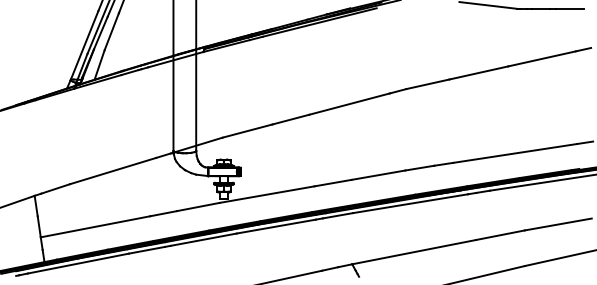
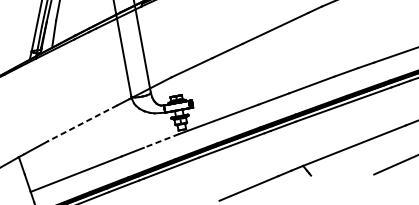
line: (112, 171) -> (82, 123), solid -> dashed
line: (198, 207) -> (161, 141), solid -> dashed

